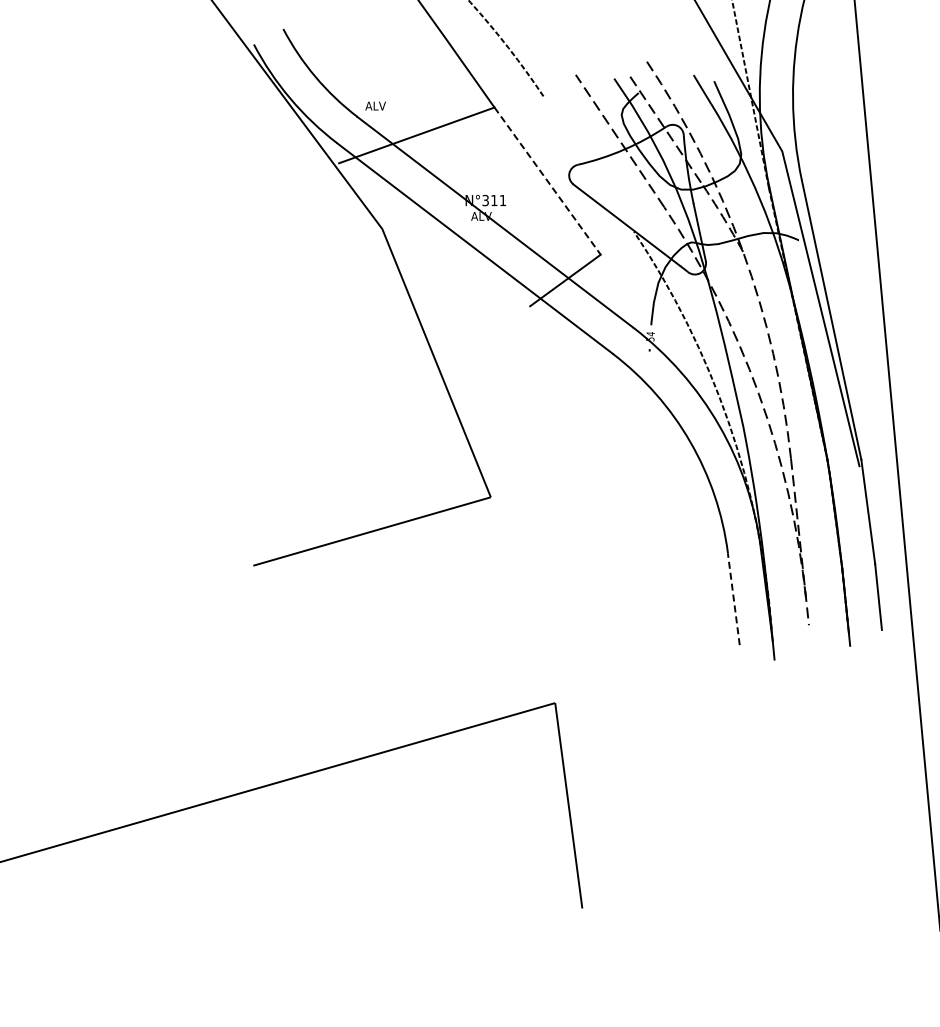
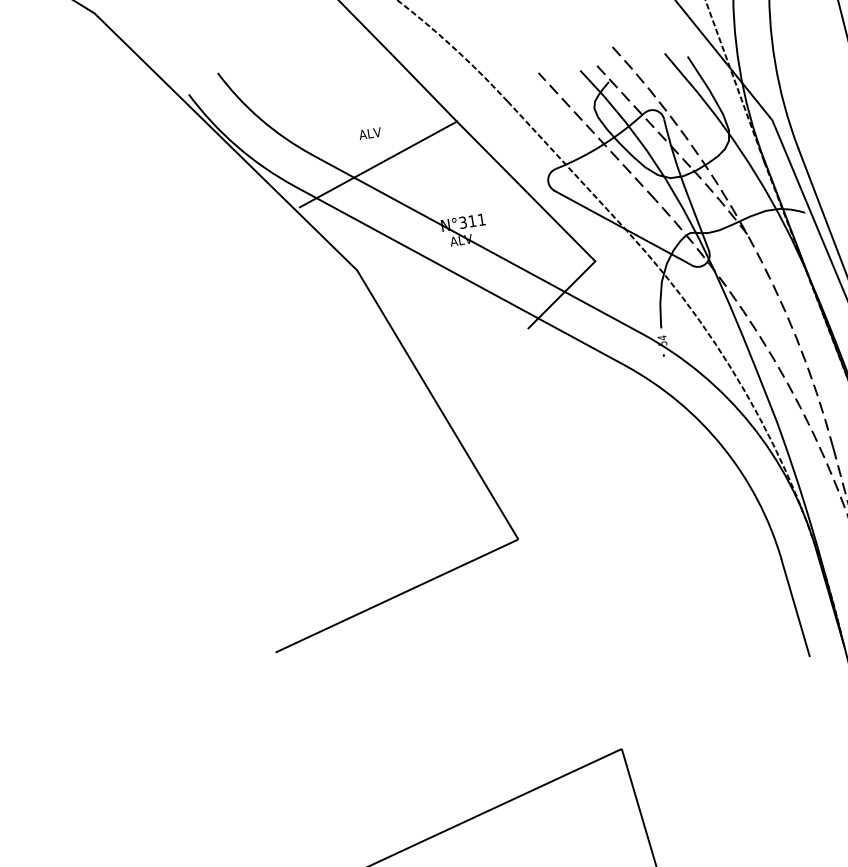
text: (375, 105) -> (369, 133), moved
line: (588, 163) -> (566, 165), added
line: (547, 181) -> (526, 191), dashed -> solid
line: (733, 598) -> (795, 607), dashed -> solid

